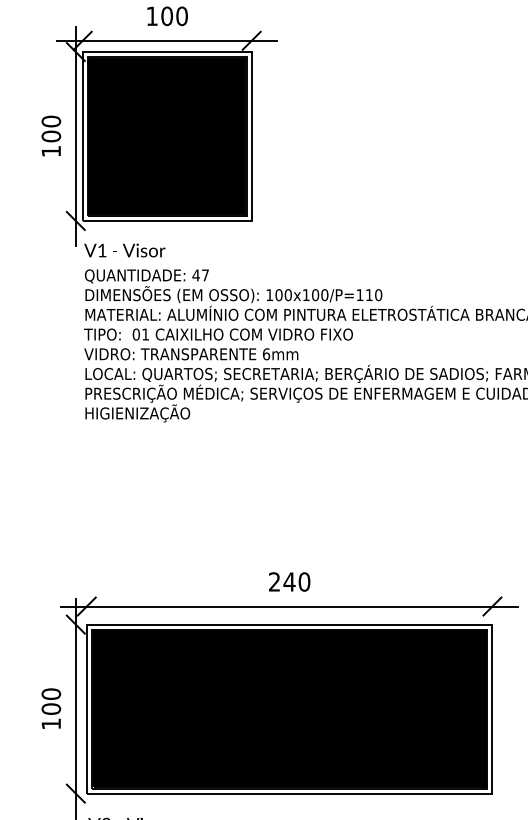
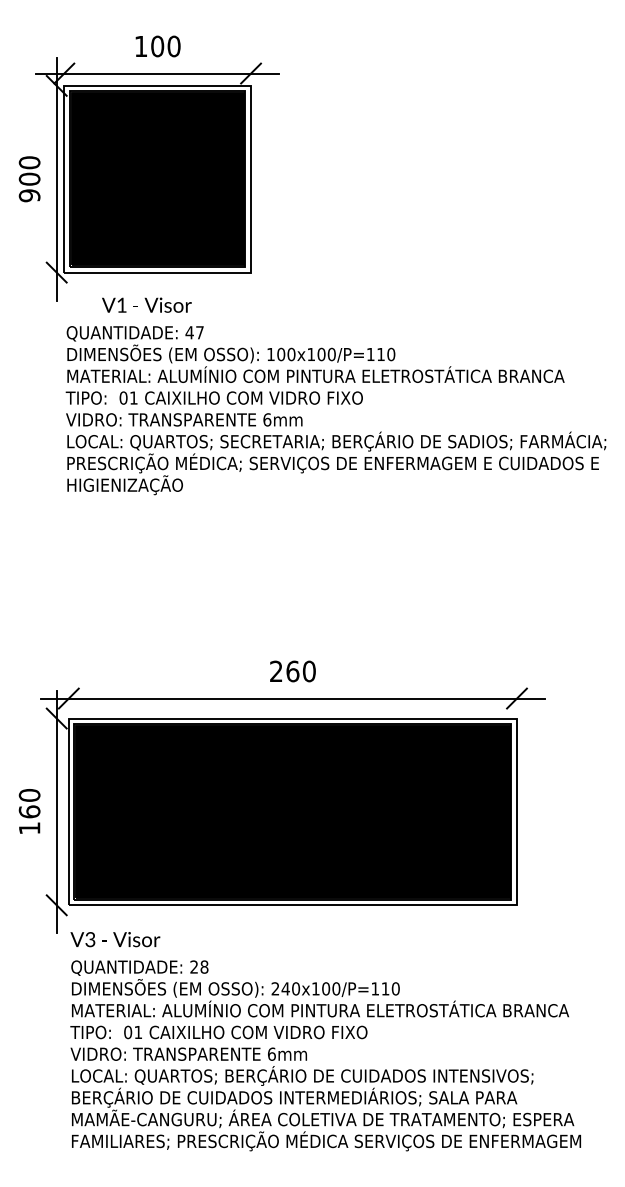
text: (51, 151) -> (29, 195), 100 -> 900
text: (124, 249) -> (146, 304), moved
text: (289, 582) -> (292, 671), 240 -> 260
text: (51, 708) -> (29, 811), 100 -> 160

